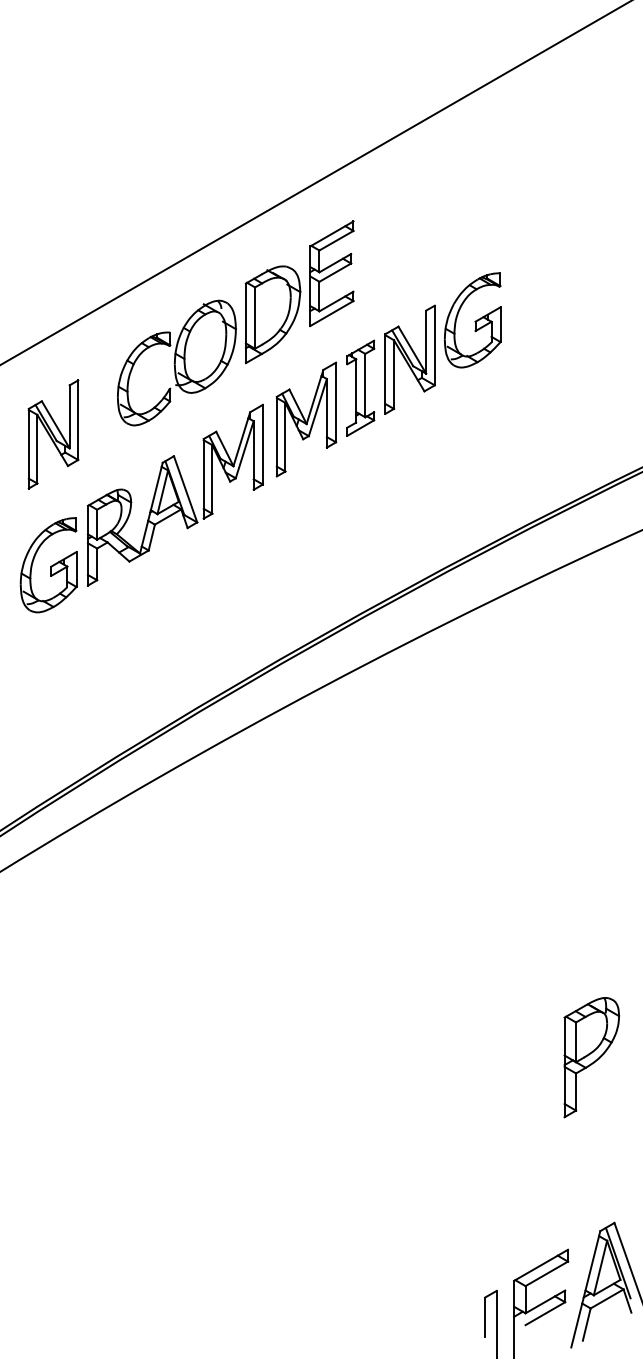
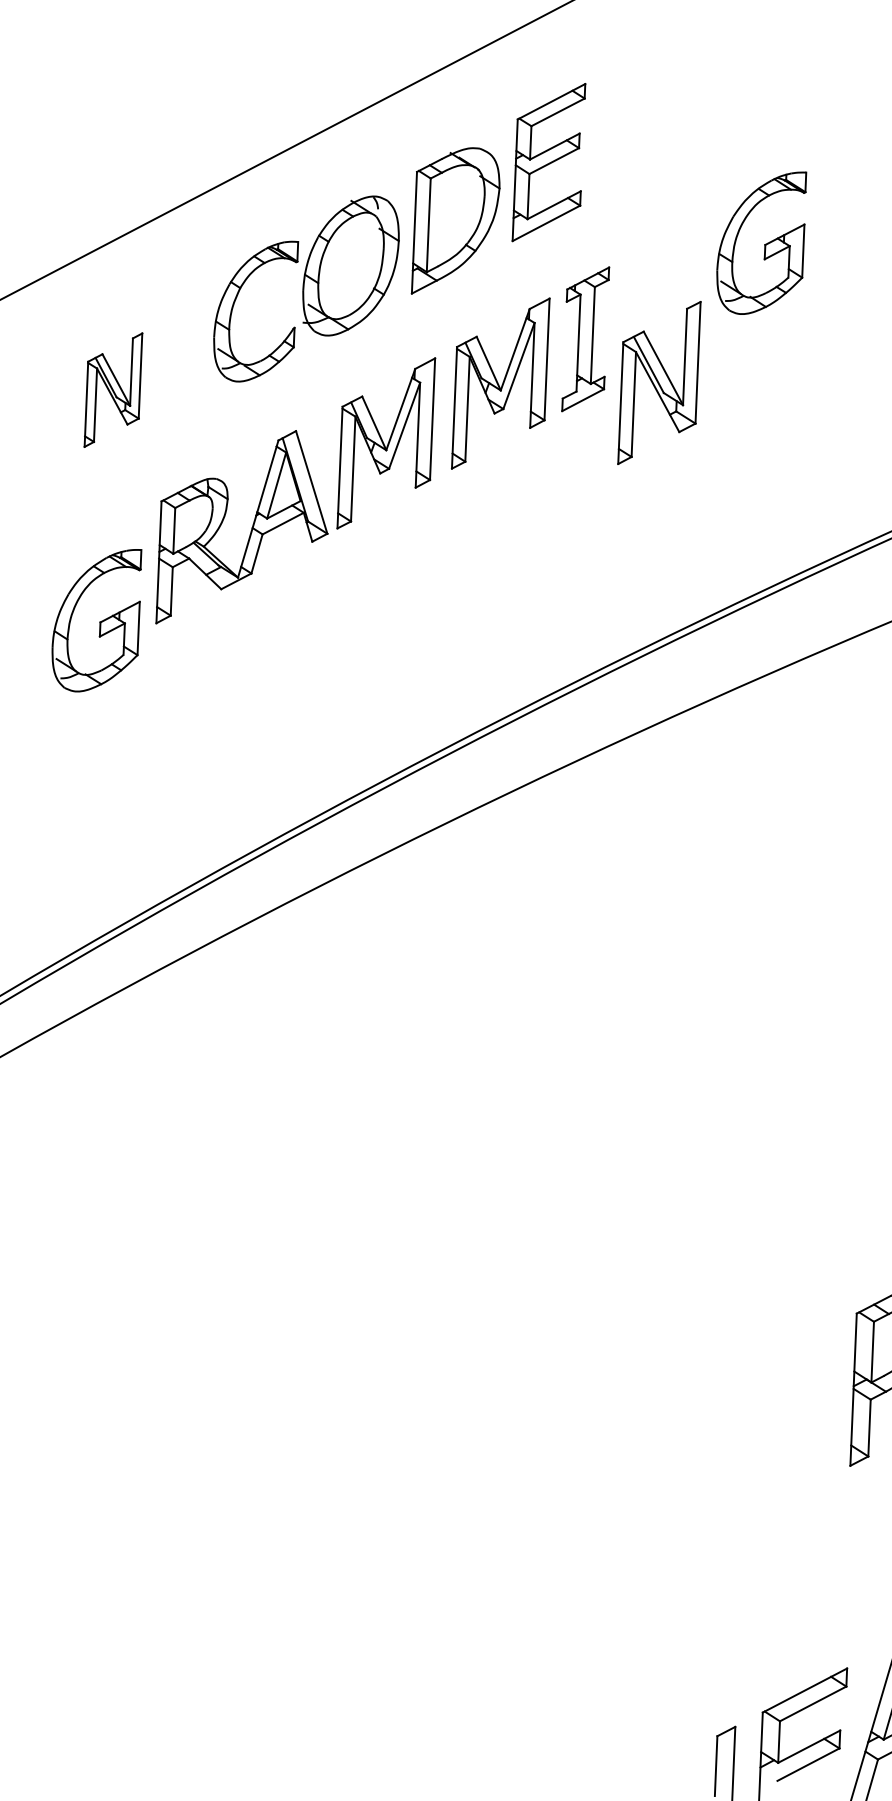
part: (409, 359) -> (658, 382), moved
part: (53, 434) -> (113, 390), size x0.7
part: (48, 565) -> (96, 620), moved

